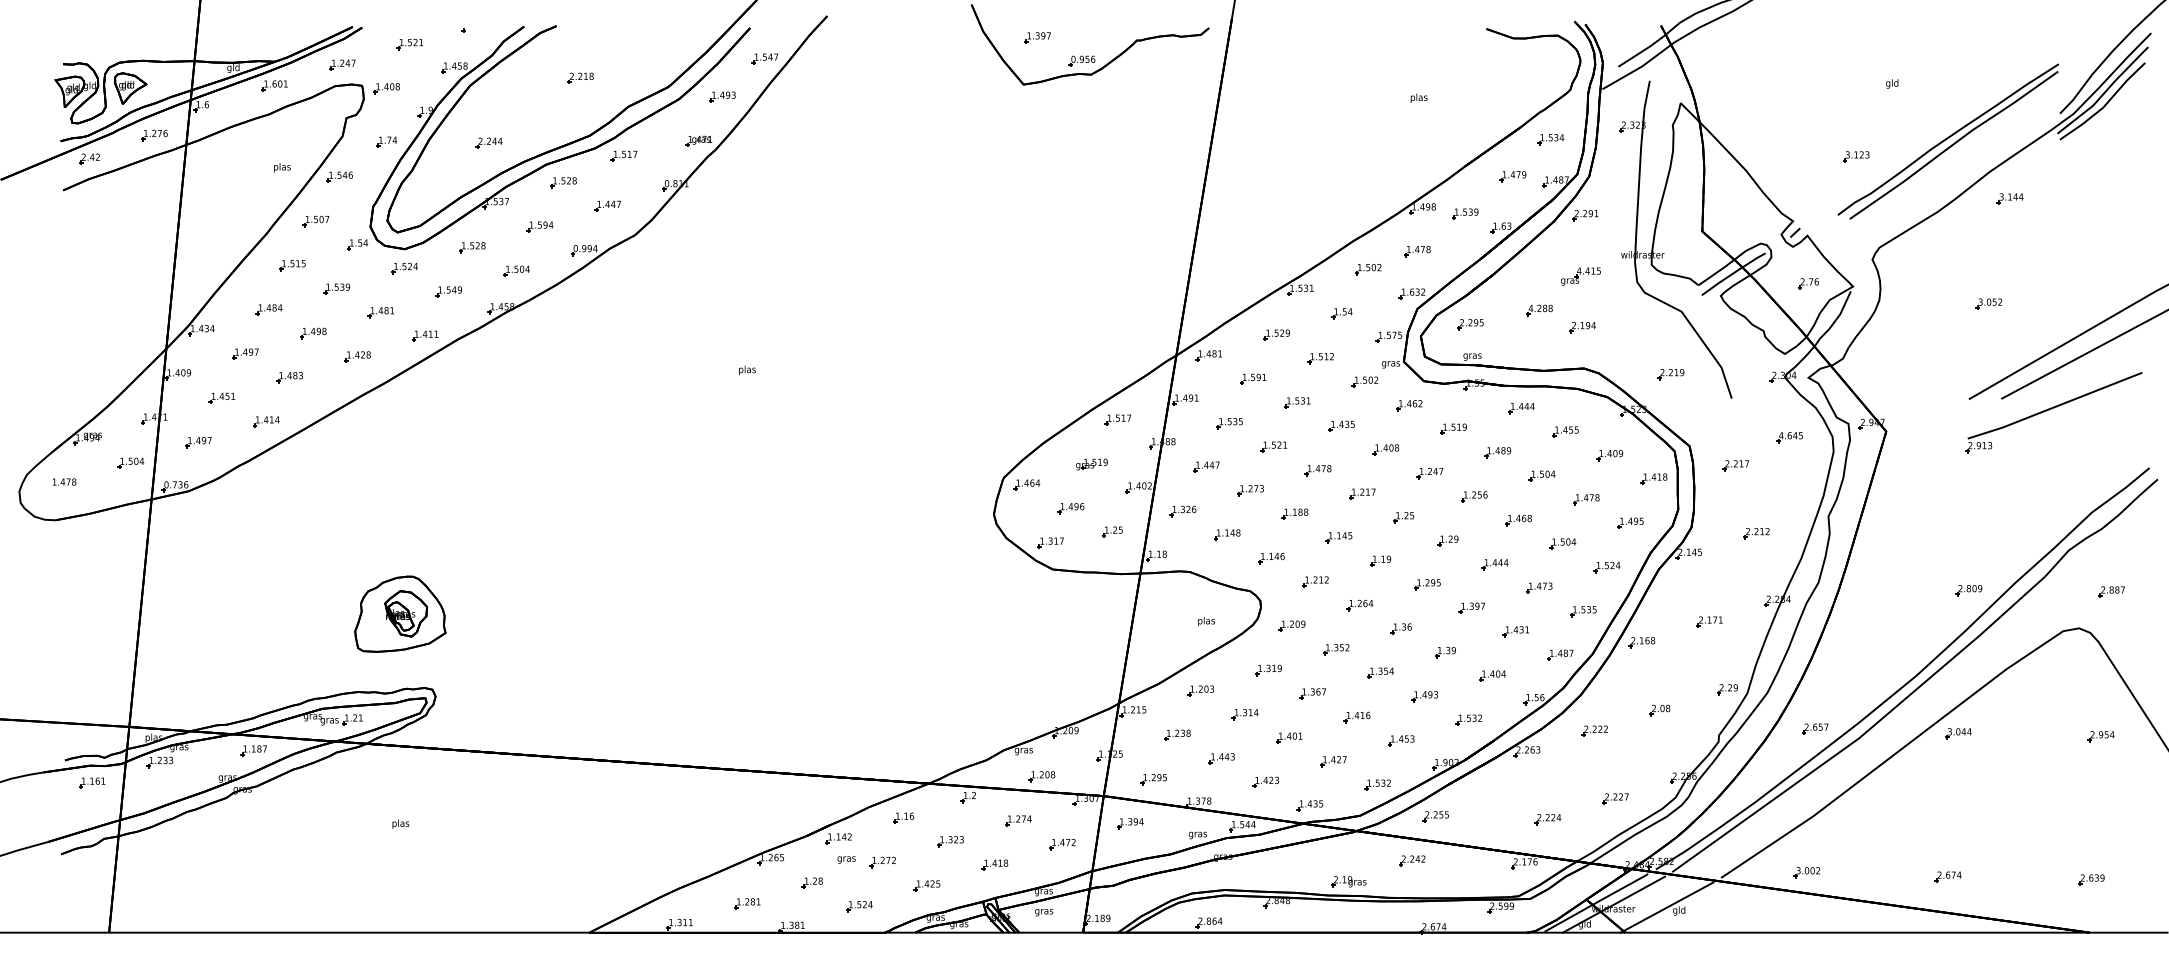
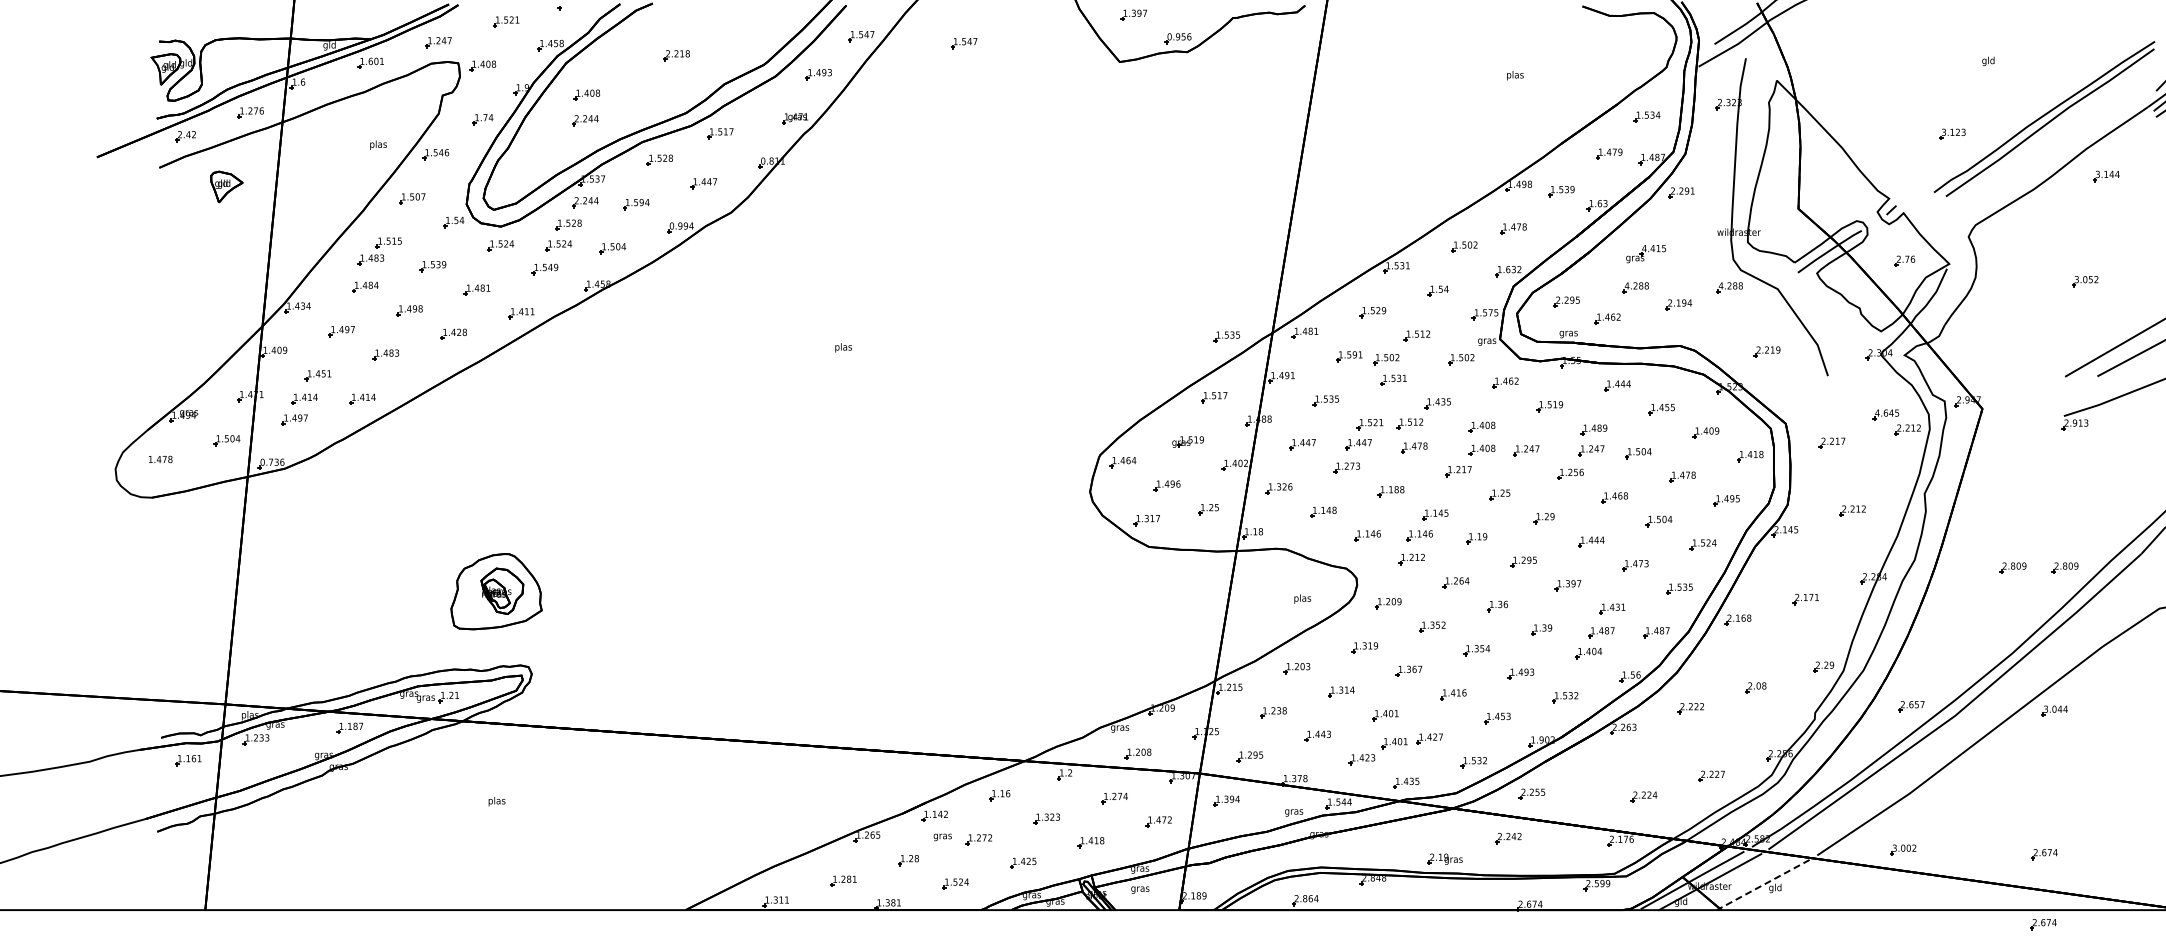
part: (867, 65) -> (963, 42), added
part: (130, 88) -> (226, 186), moved
part: (490, 117) -> (586, 94), added
part: (488, 224) -> (584, 201), added
part: (462, 268) -> (558, 245), added
part: (1580, 276) -> (1645, 253), moved
part: (274, 282) -> (370, 259), added
part: (1633, 310) -> (1729, 287), added
part: (1511, 341) -> (1607, 318), added
part: (1130, 359) -> (1226, 336), added
part: (1289, 381) -> (1385, 358), added
part: (208, 421) -> (304, 398), added
part: (1313, 446) -> (1409, 423), added
part: (1811, 452) -> (1907, 429), added
part: (1262, 466) -> (1358, 443), added
part: (1385, 472) -> (1481, 449), added
part: (1494, 473) -> (1590, 450), added
part: (1323, 558) -> (1419, 535), added
part: (1916, 590) -> (2012, 567), added
part: (1505, 654) -> (1601, 631), added
part: (1298, 765) -> (1394, 742), added
line: (1667, 907) -> (1763, 884), solid -> dashed
part: (1946, 946) -> (2042, 923), added

